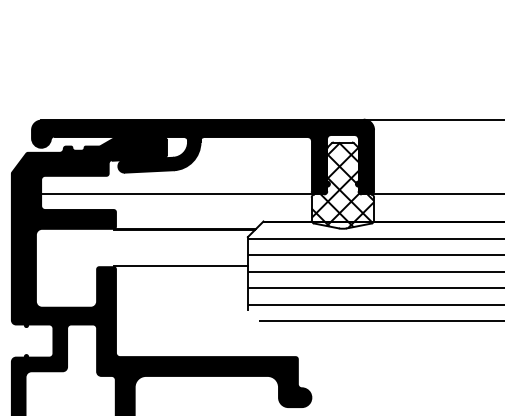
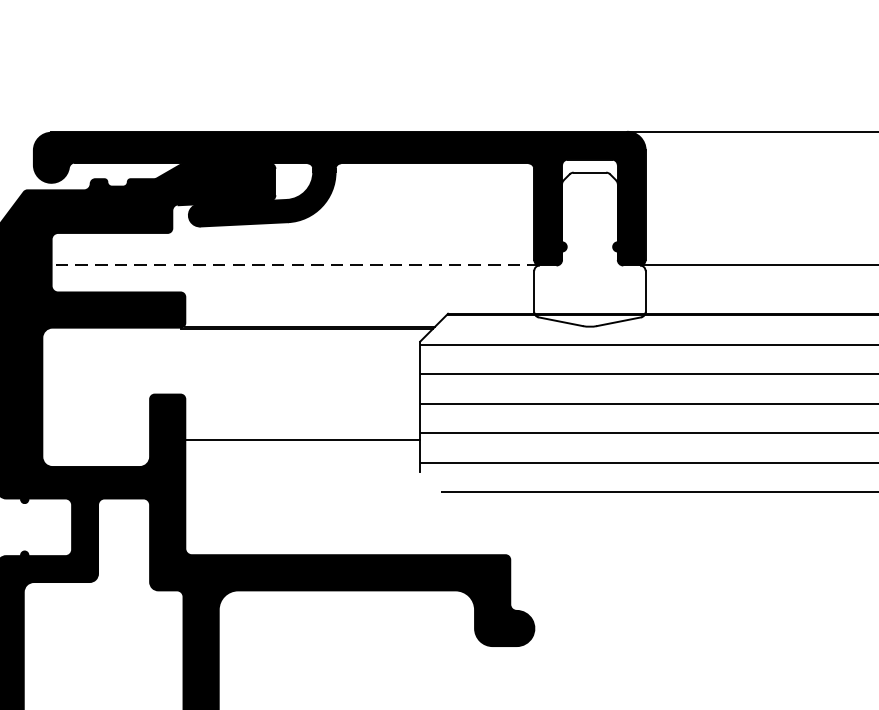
hatch: (342, 185) -> (589, 249), removed
line: (177, 194) -> (294, 265), solid -> dashed
line: (180, 266) -> (299, 440), moved

